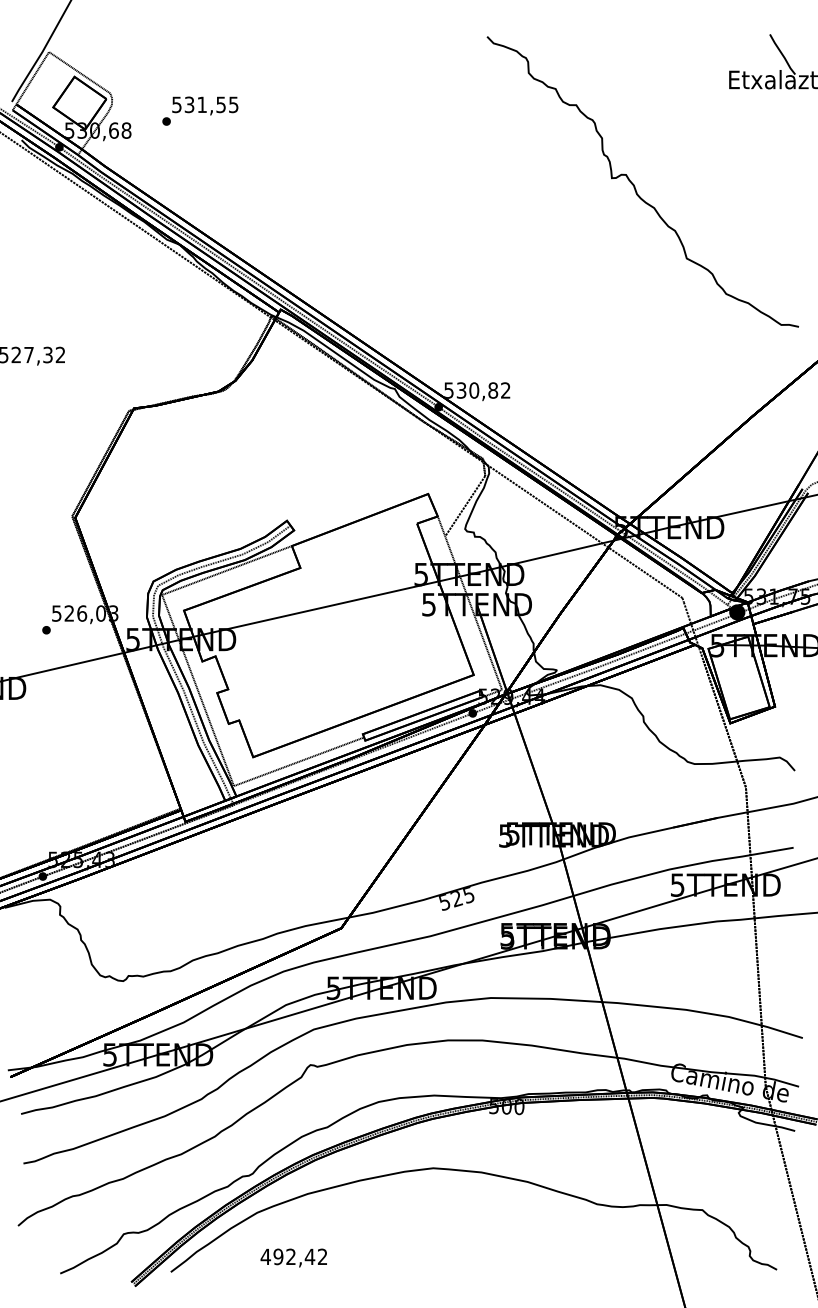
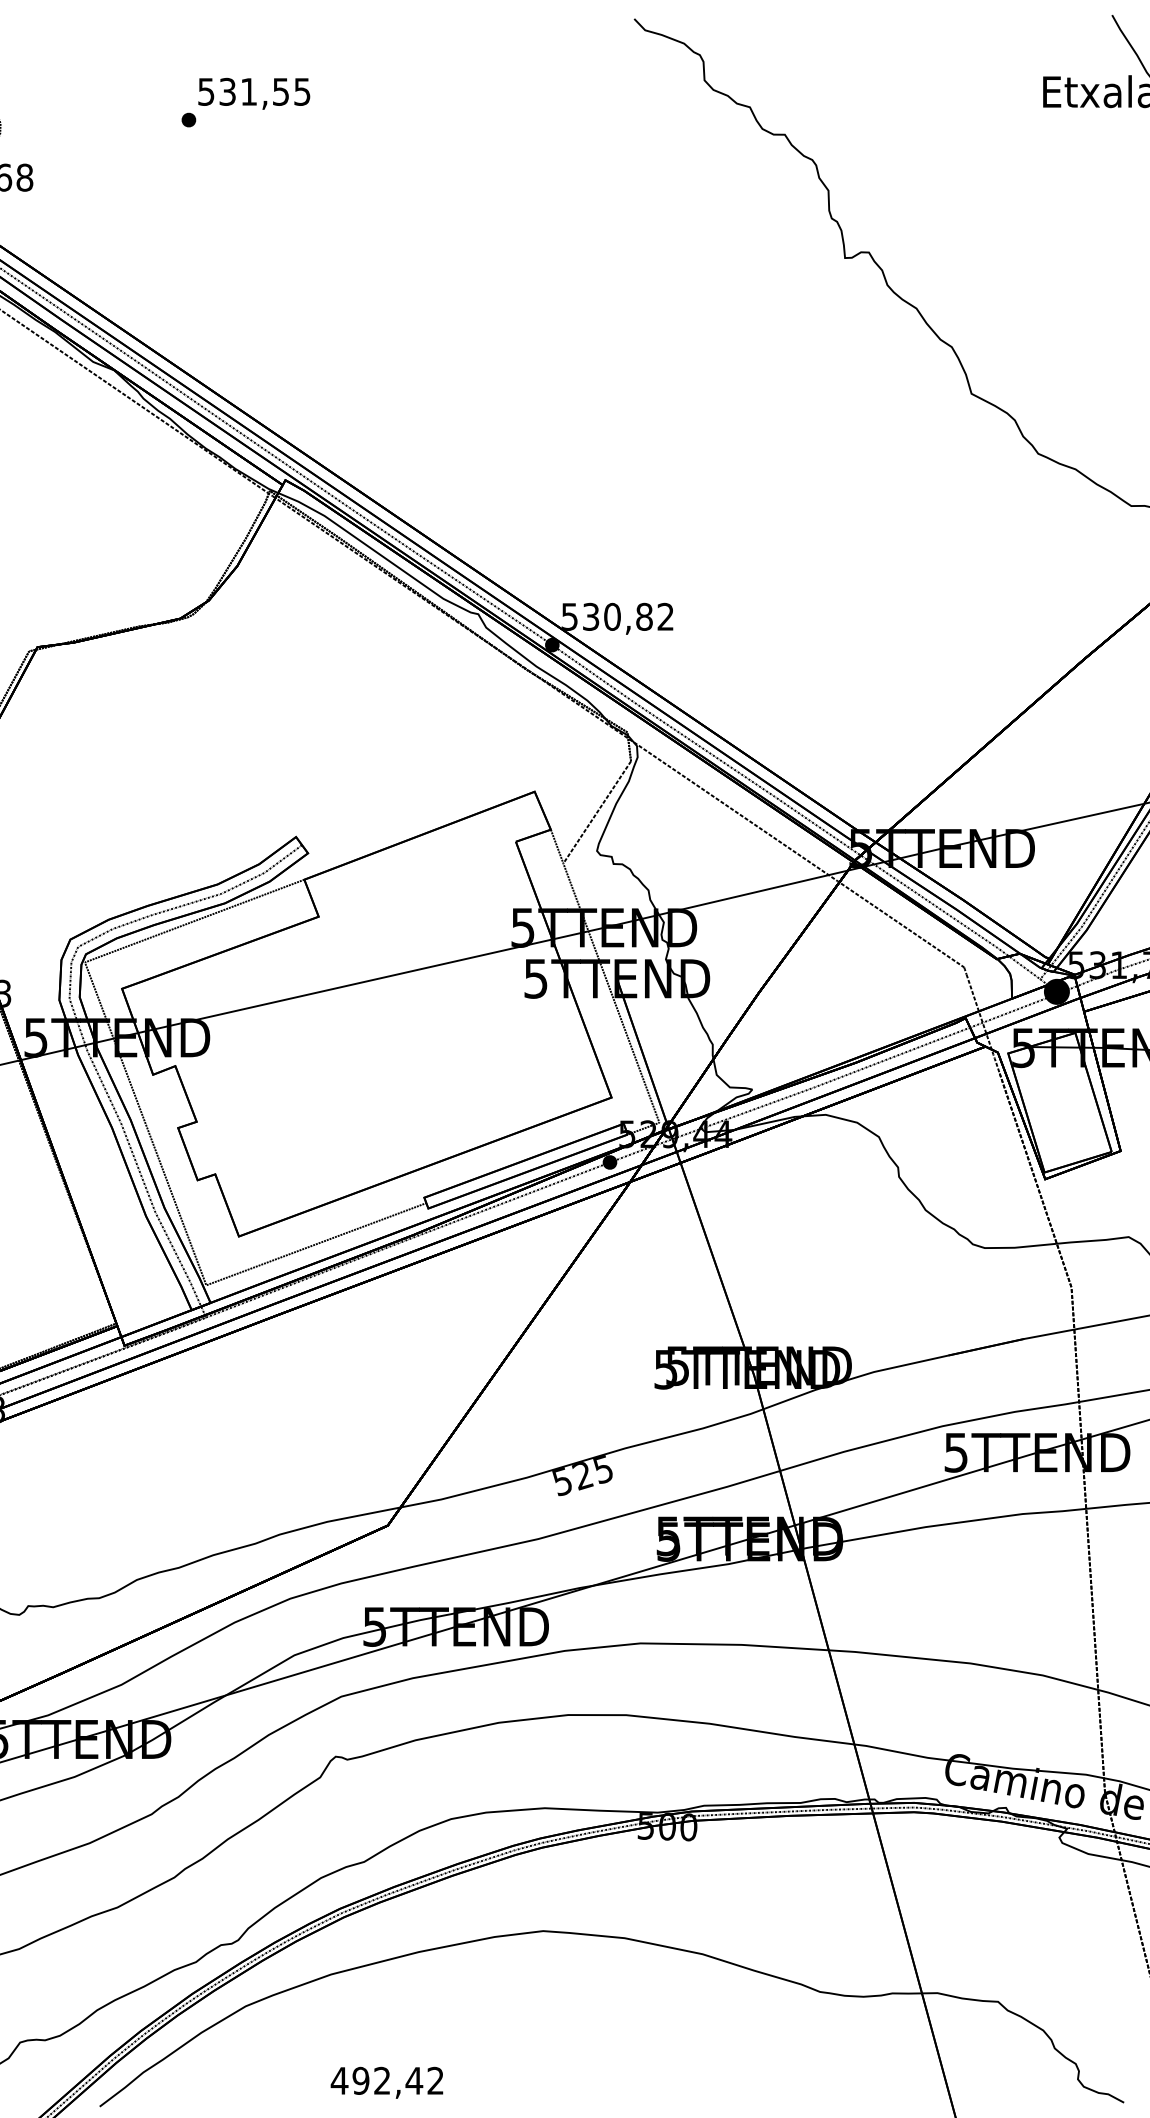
text: (200, 110) -> (246, 101), moved
text: (293, 1257) -> (386, 2081), moved

